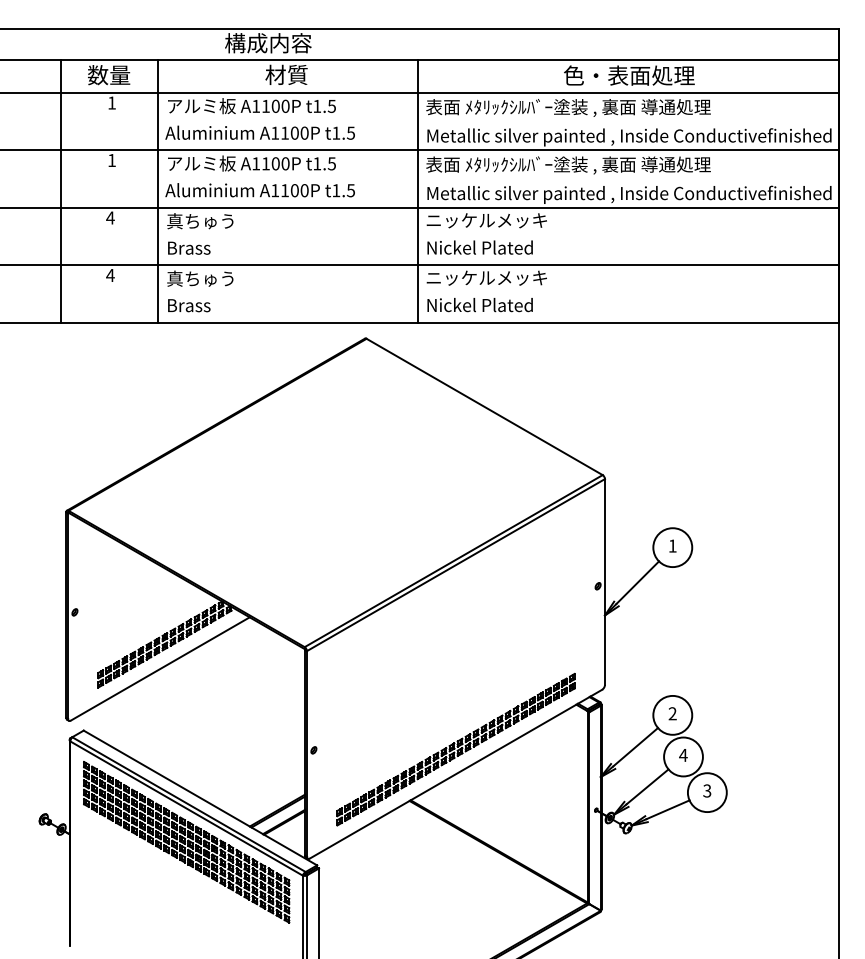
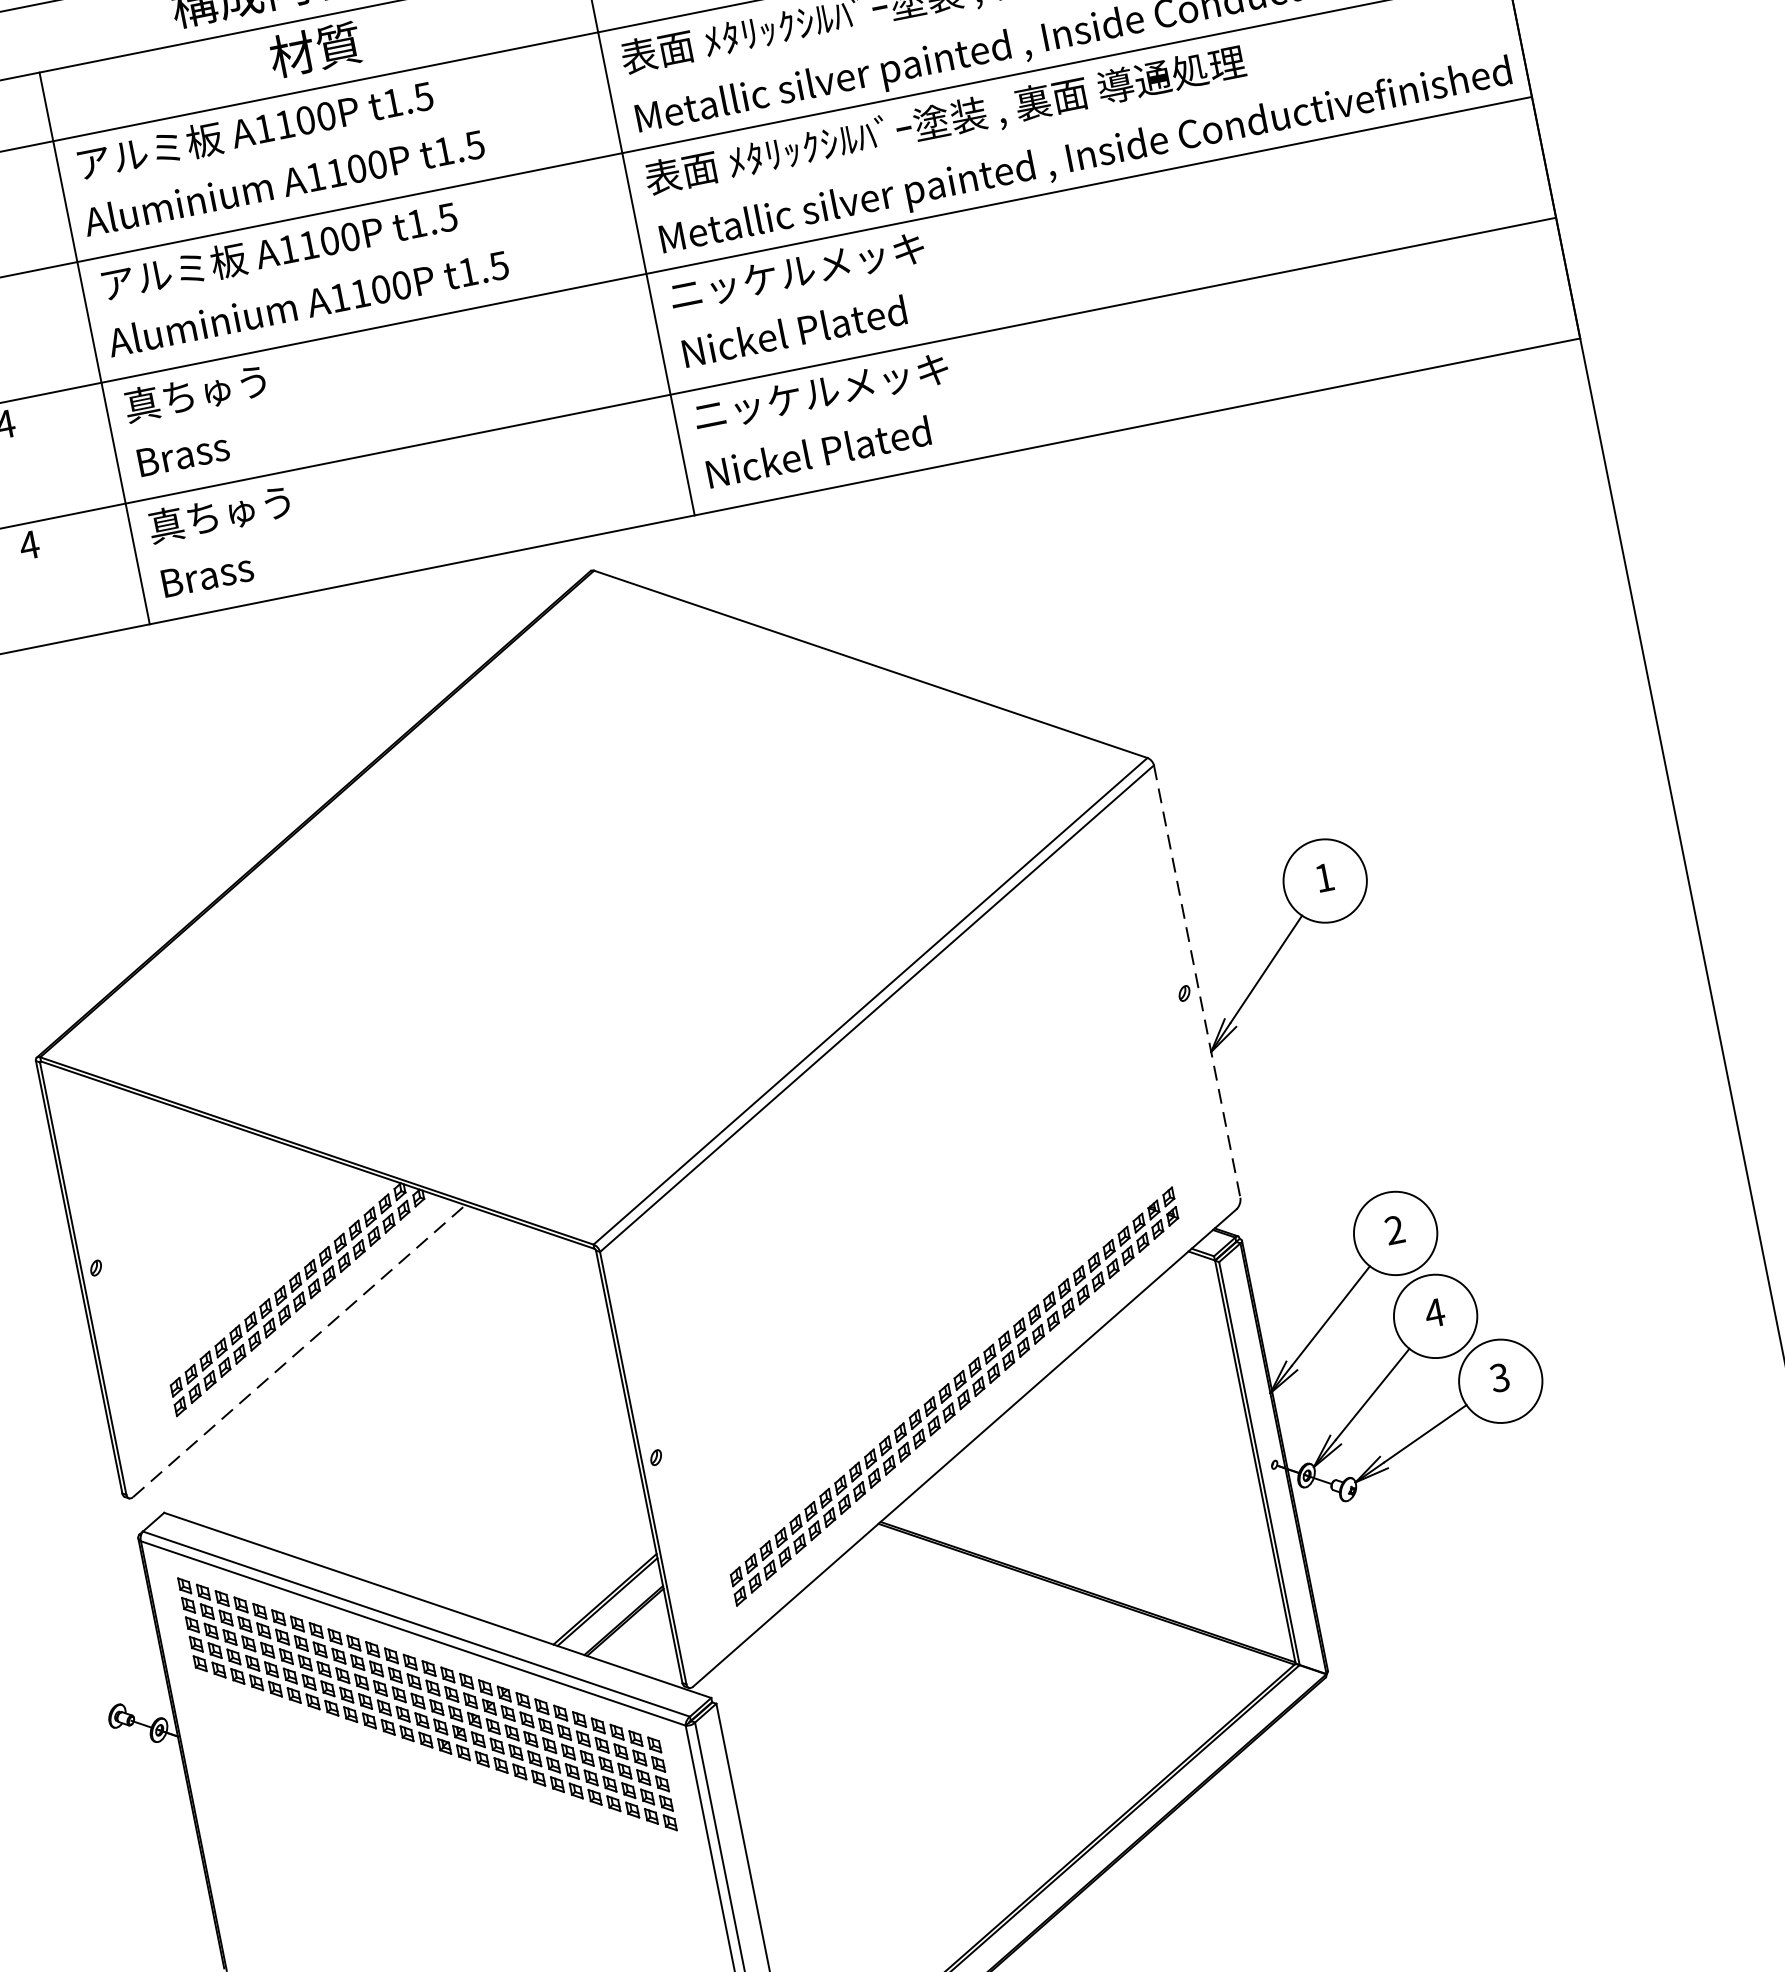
line: (604, 581) -> (1195, 980), solid -> dashed
line: (160, 668) -> (299, 1350), solid -> dashed

